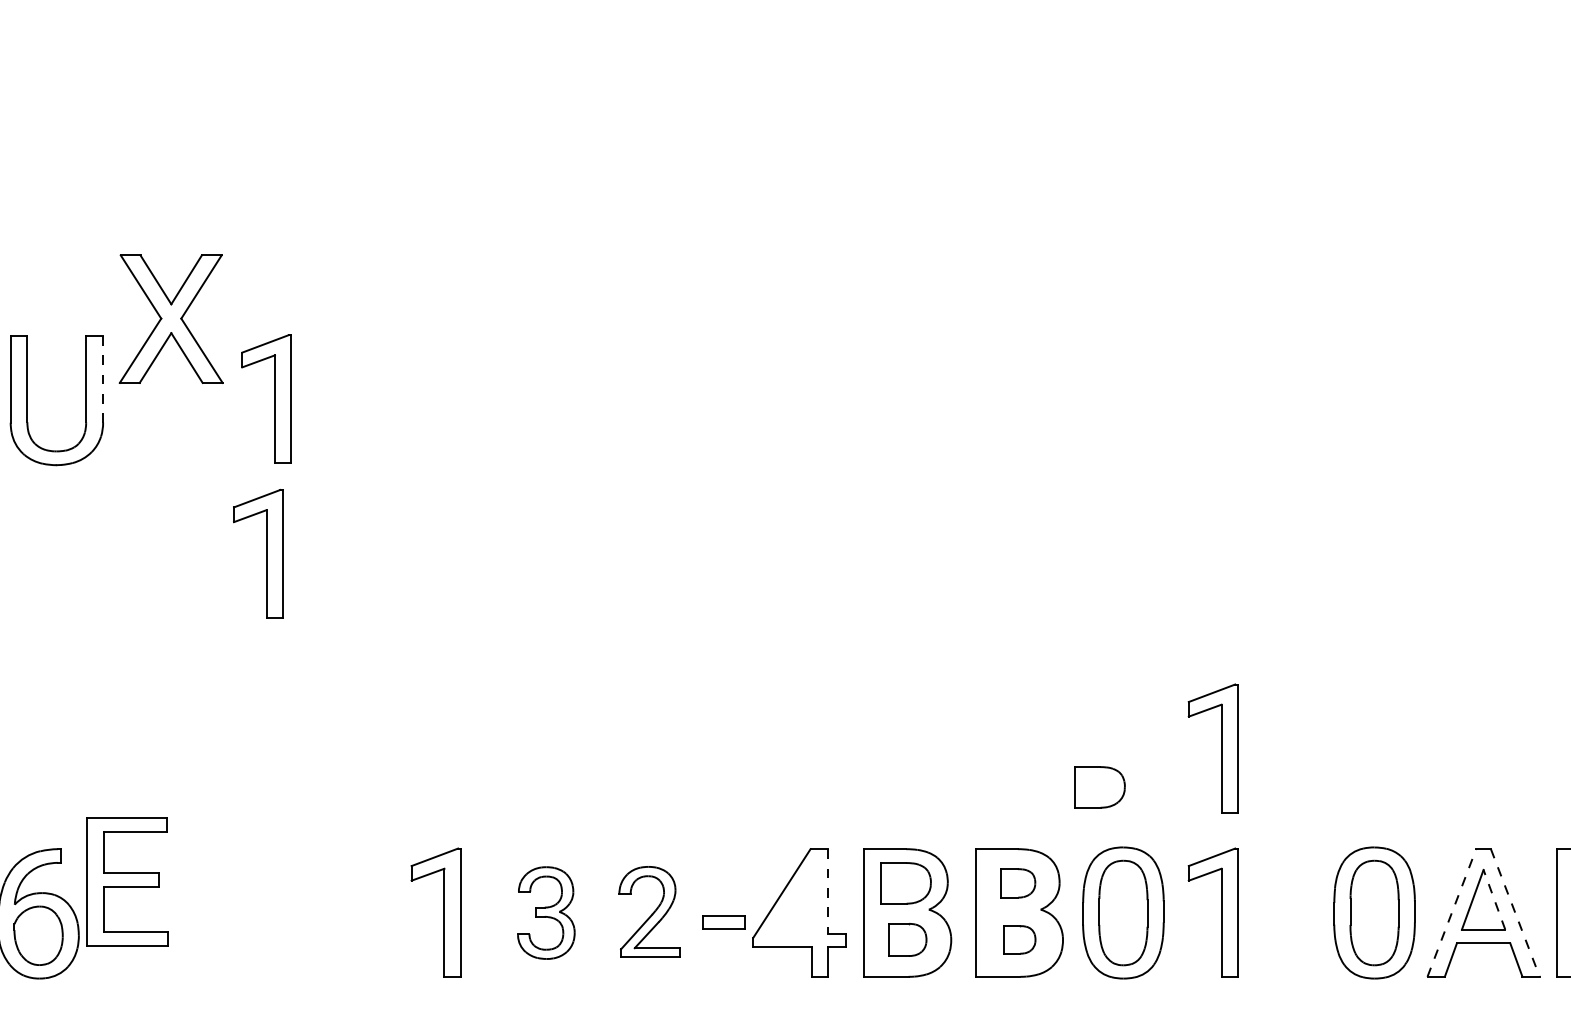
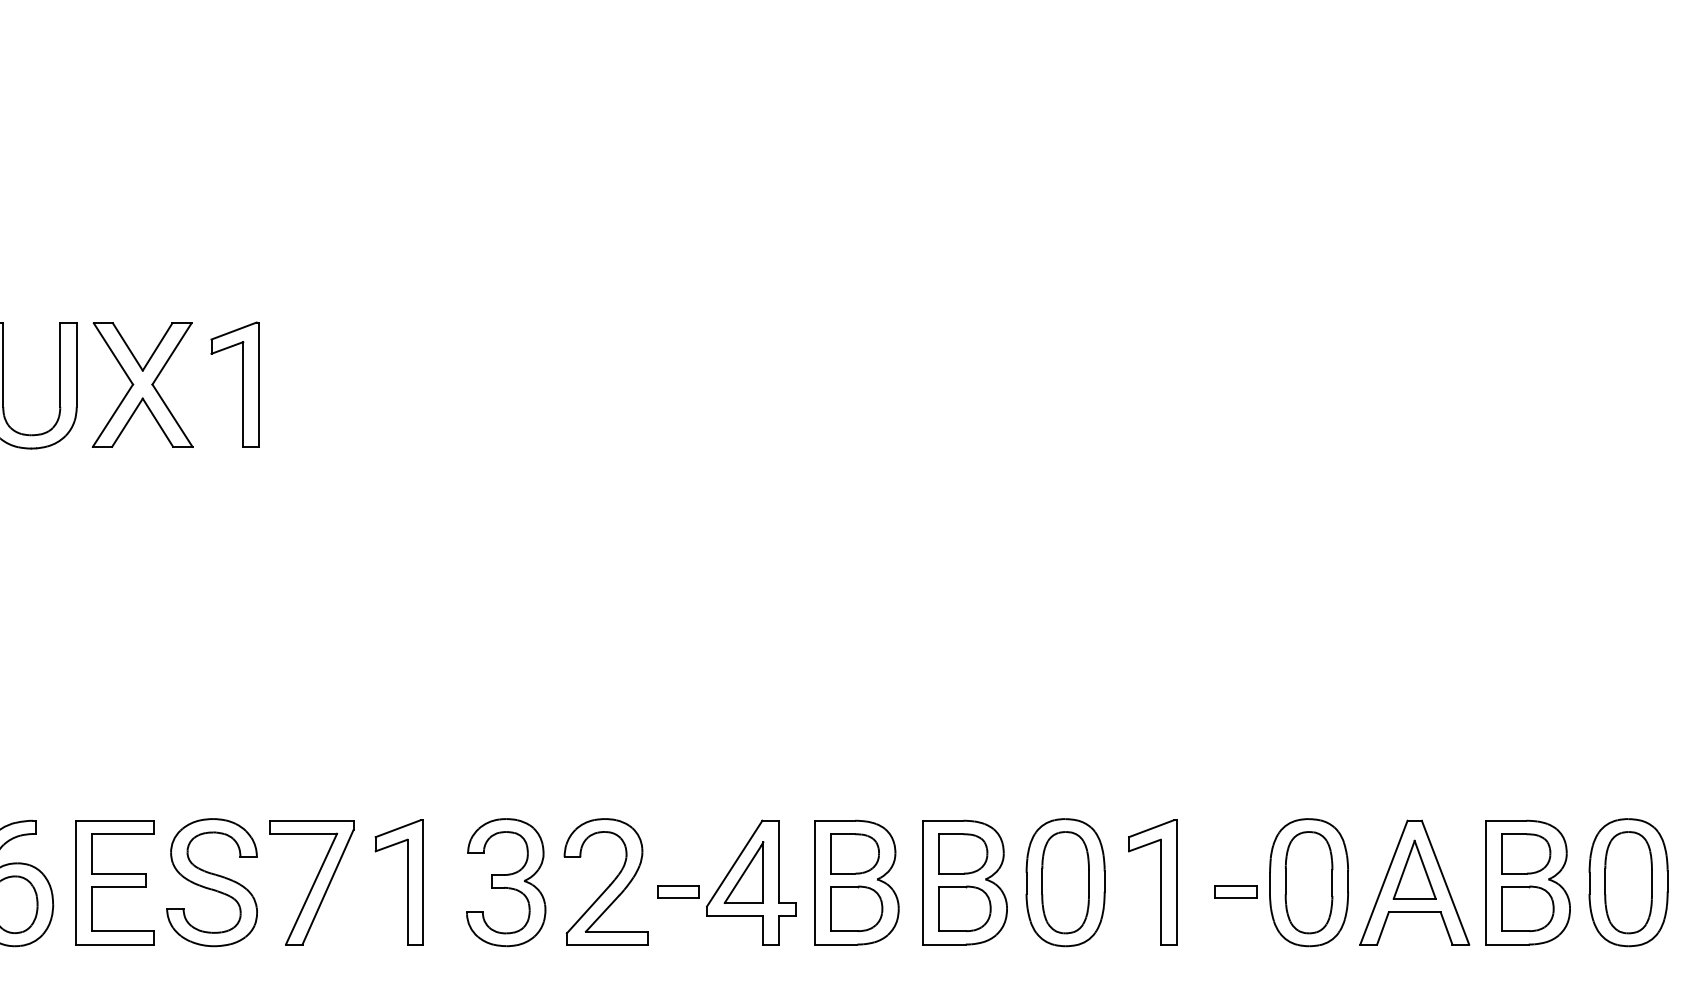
part: (171, 318) -> (142, 384), moved
line: (102, 379) -> (76, 365), dashed -> solid
part: (265, 553) -> (234, 534), removed
part: (1221, 748) -> (1160, 723), removed
part: (1099, 786) -> (1042, 760), removed
part: (126, 881) -> (114, 882), moved
part: (1018, 882) -> (963, 853), size x1.43
line: (828, 892) -> (779, 862), dashed -> solid
line: (1494, 899) -> (1425, 869), dashed -> solid
part: (791, 902) -> (743, 872), added
part: (648, 911) -> (605, 881), size x1.43
part: (242, 912) -> (211, 882), added
part: (345, 912) -> (311, 882), added
part: (546, 912) -> (506, 882), size x1.43
line: (1452, 912) -> (1384, 882), dashed -> solid
line: (1515, 913) -> (1445, 883), dashed -> solid
part: (1298, 922) -> (1235, 891), added
part: (907, 939) -> (856, 908), size x1.43
part: (1019, 939) -> (964, 908), size x1.67

